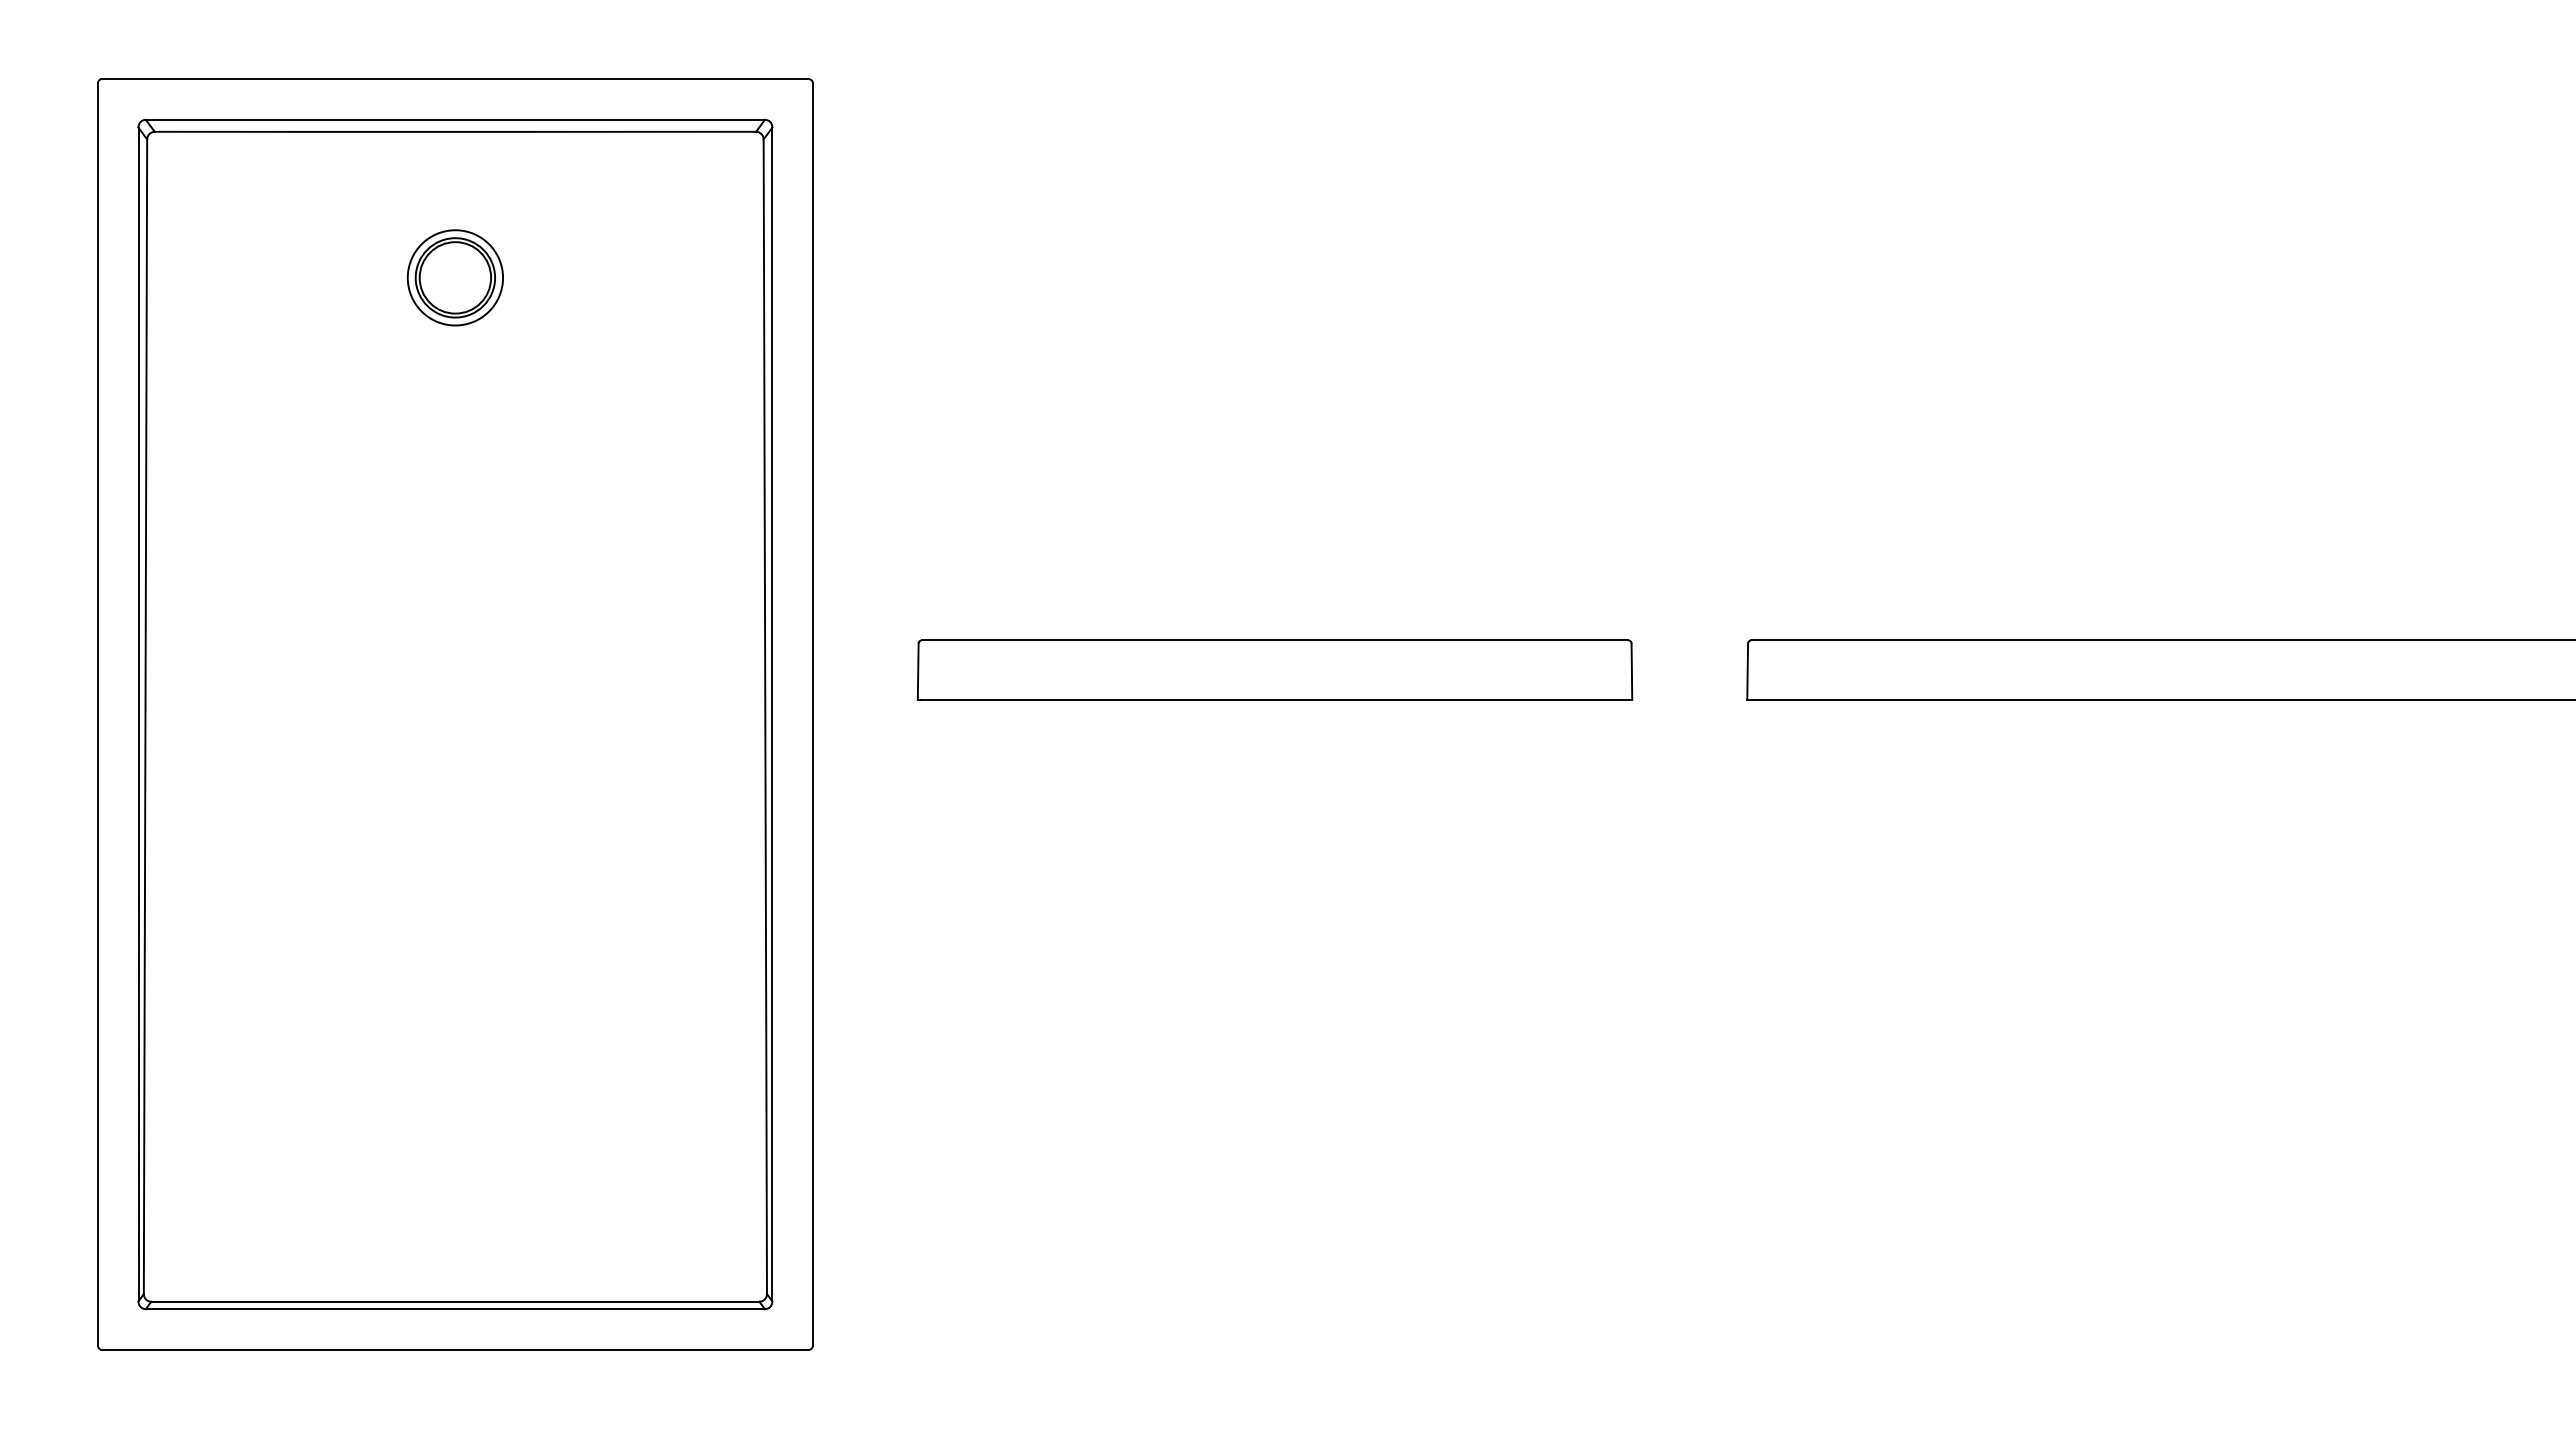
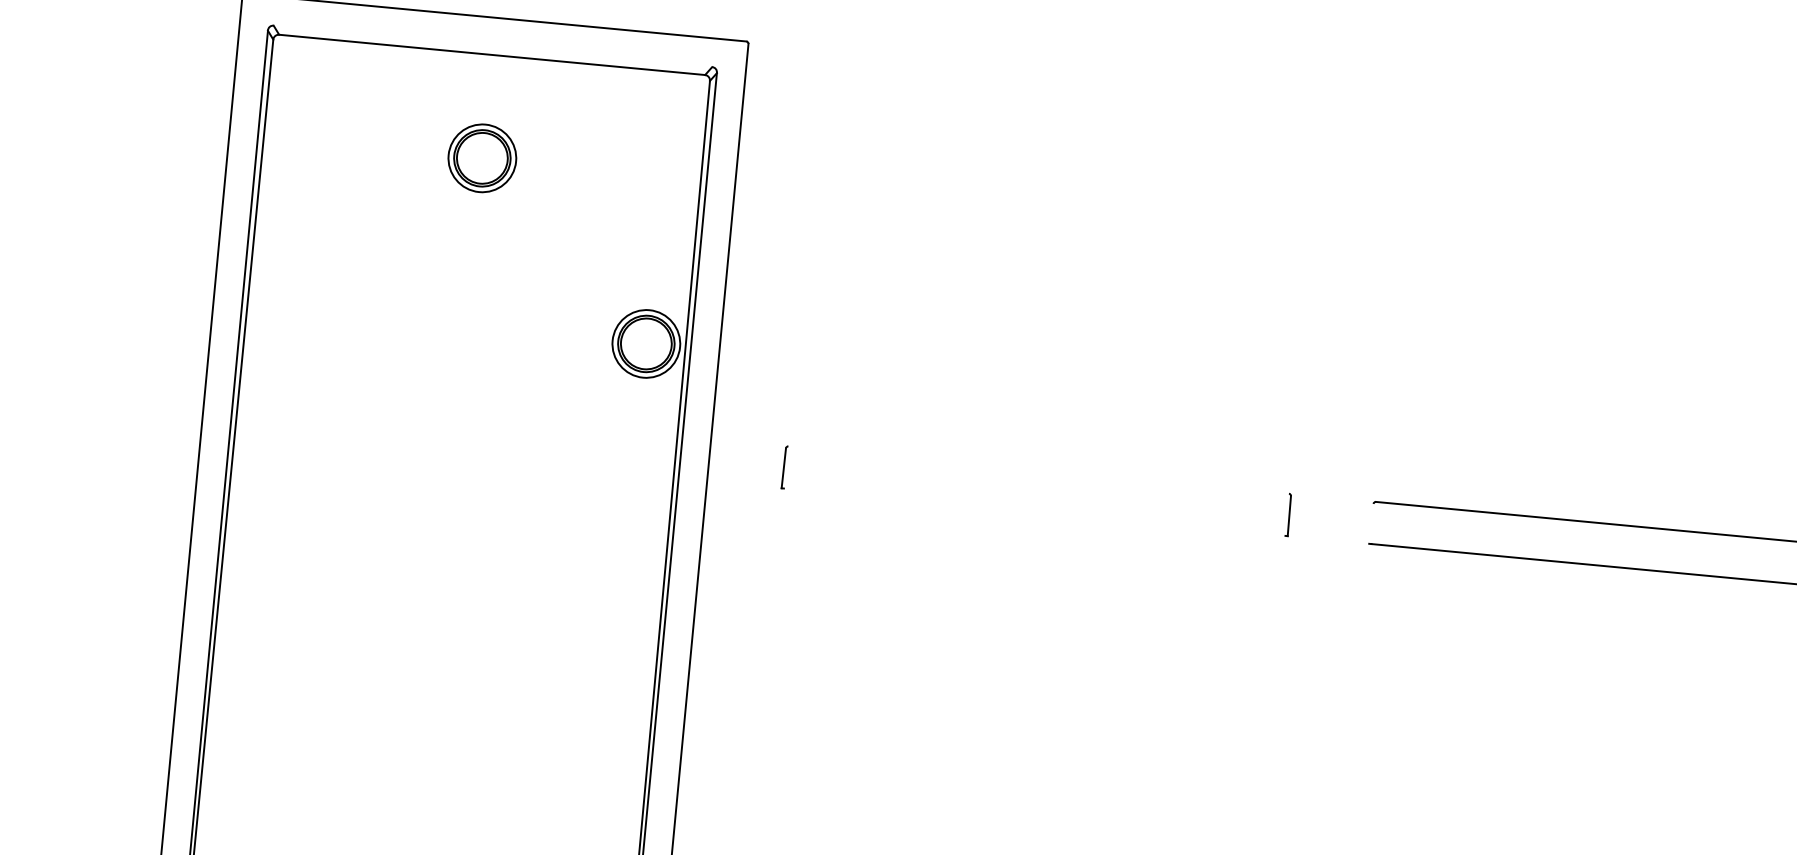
line: (454, 119) -> (492, 46), removed
part: (708, 515) -> (645, 343), added
line: (1274, 640) -> (1038, 470), removed
line: (1747, 671) -> (1371, 523), removed
line: (1274, 699) -> (1034, 511), removed

